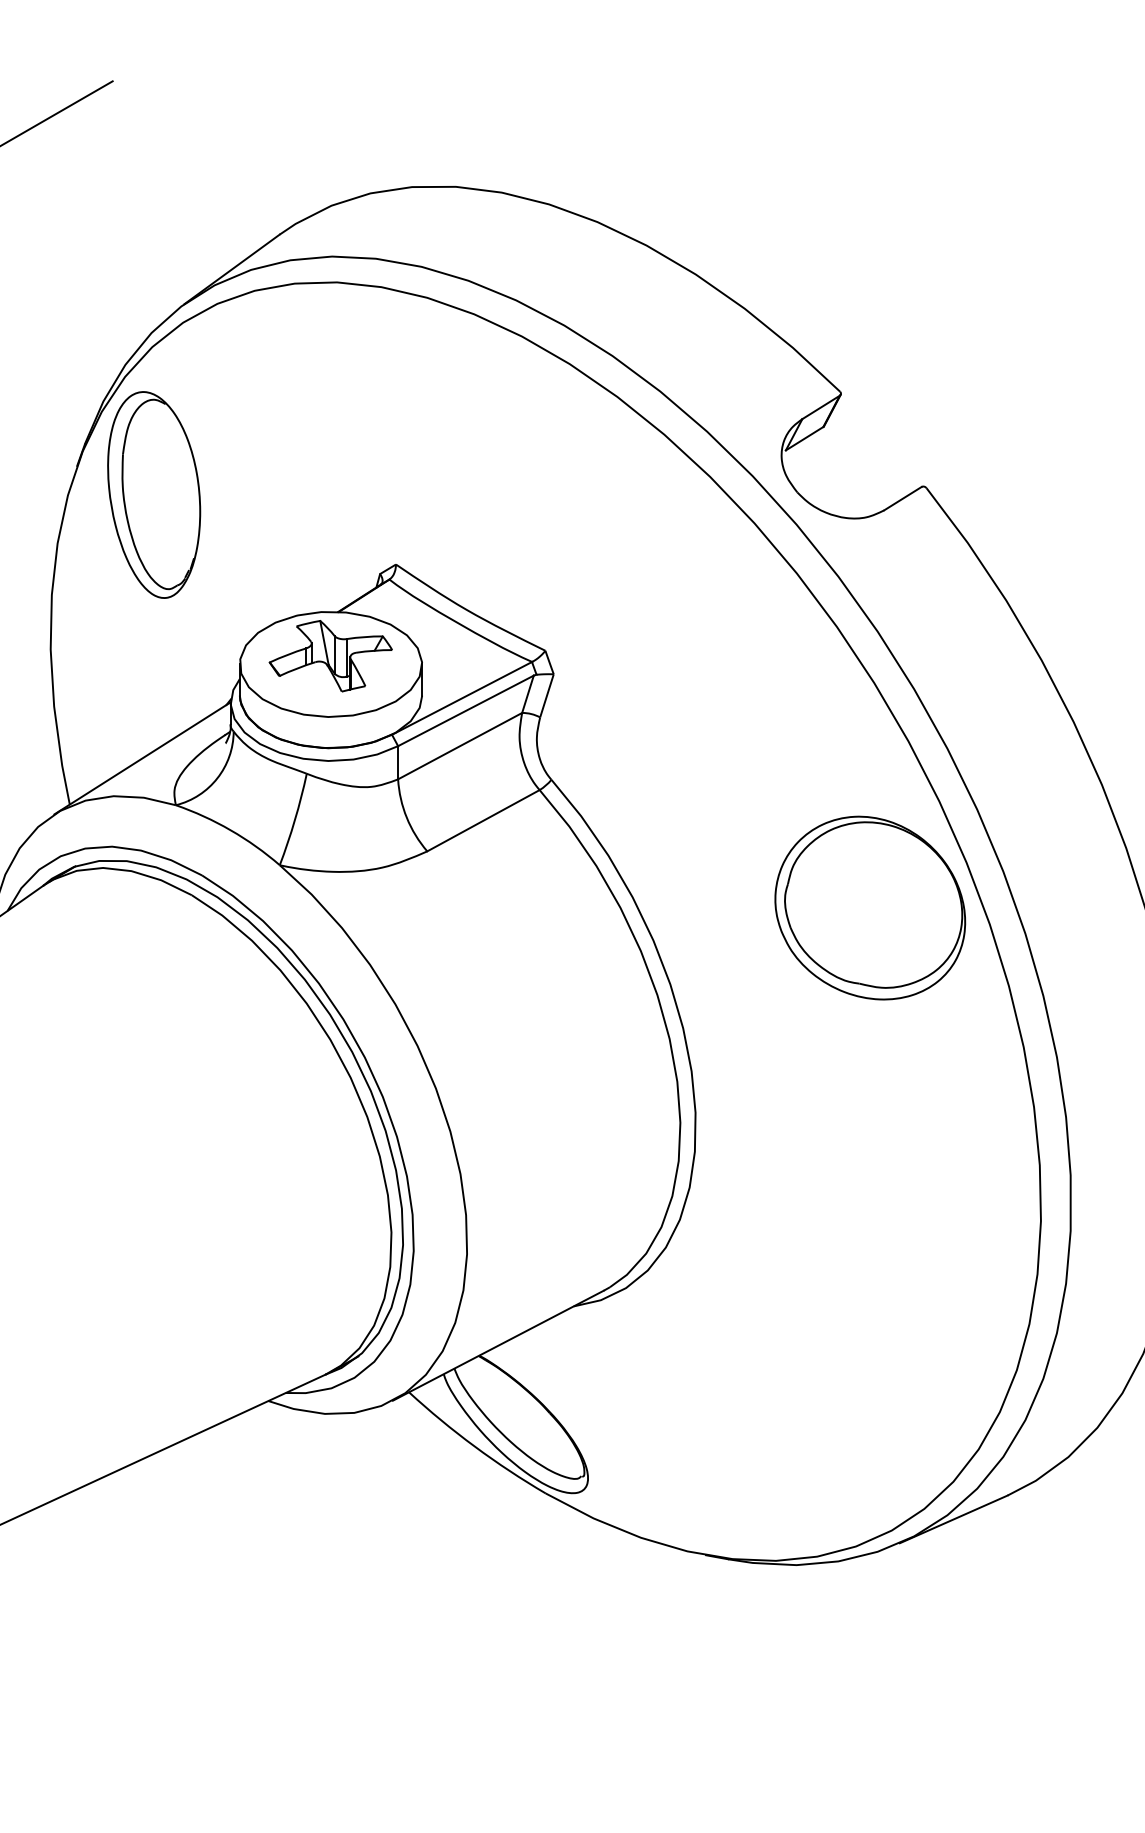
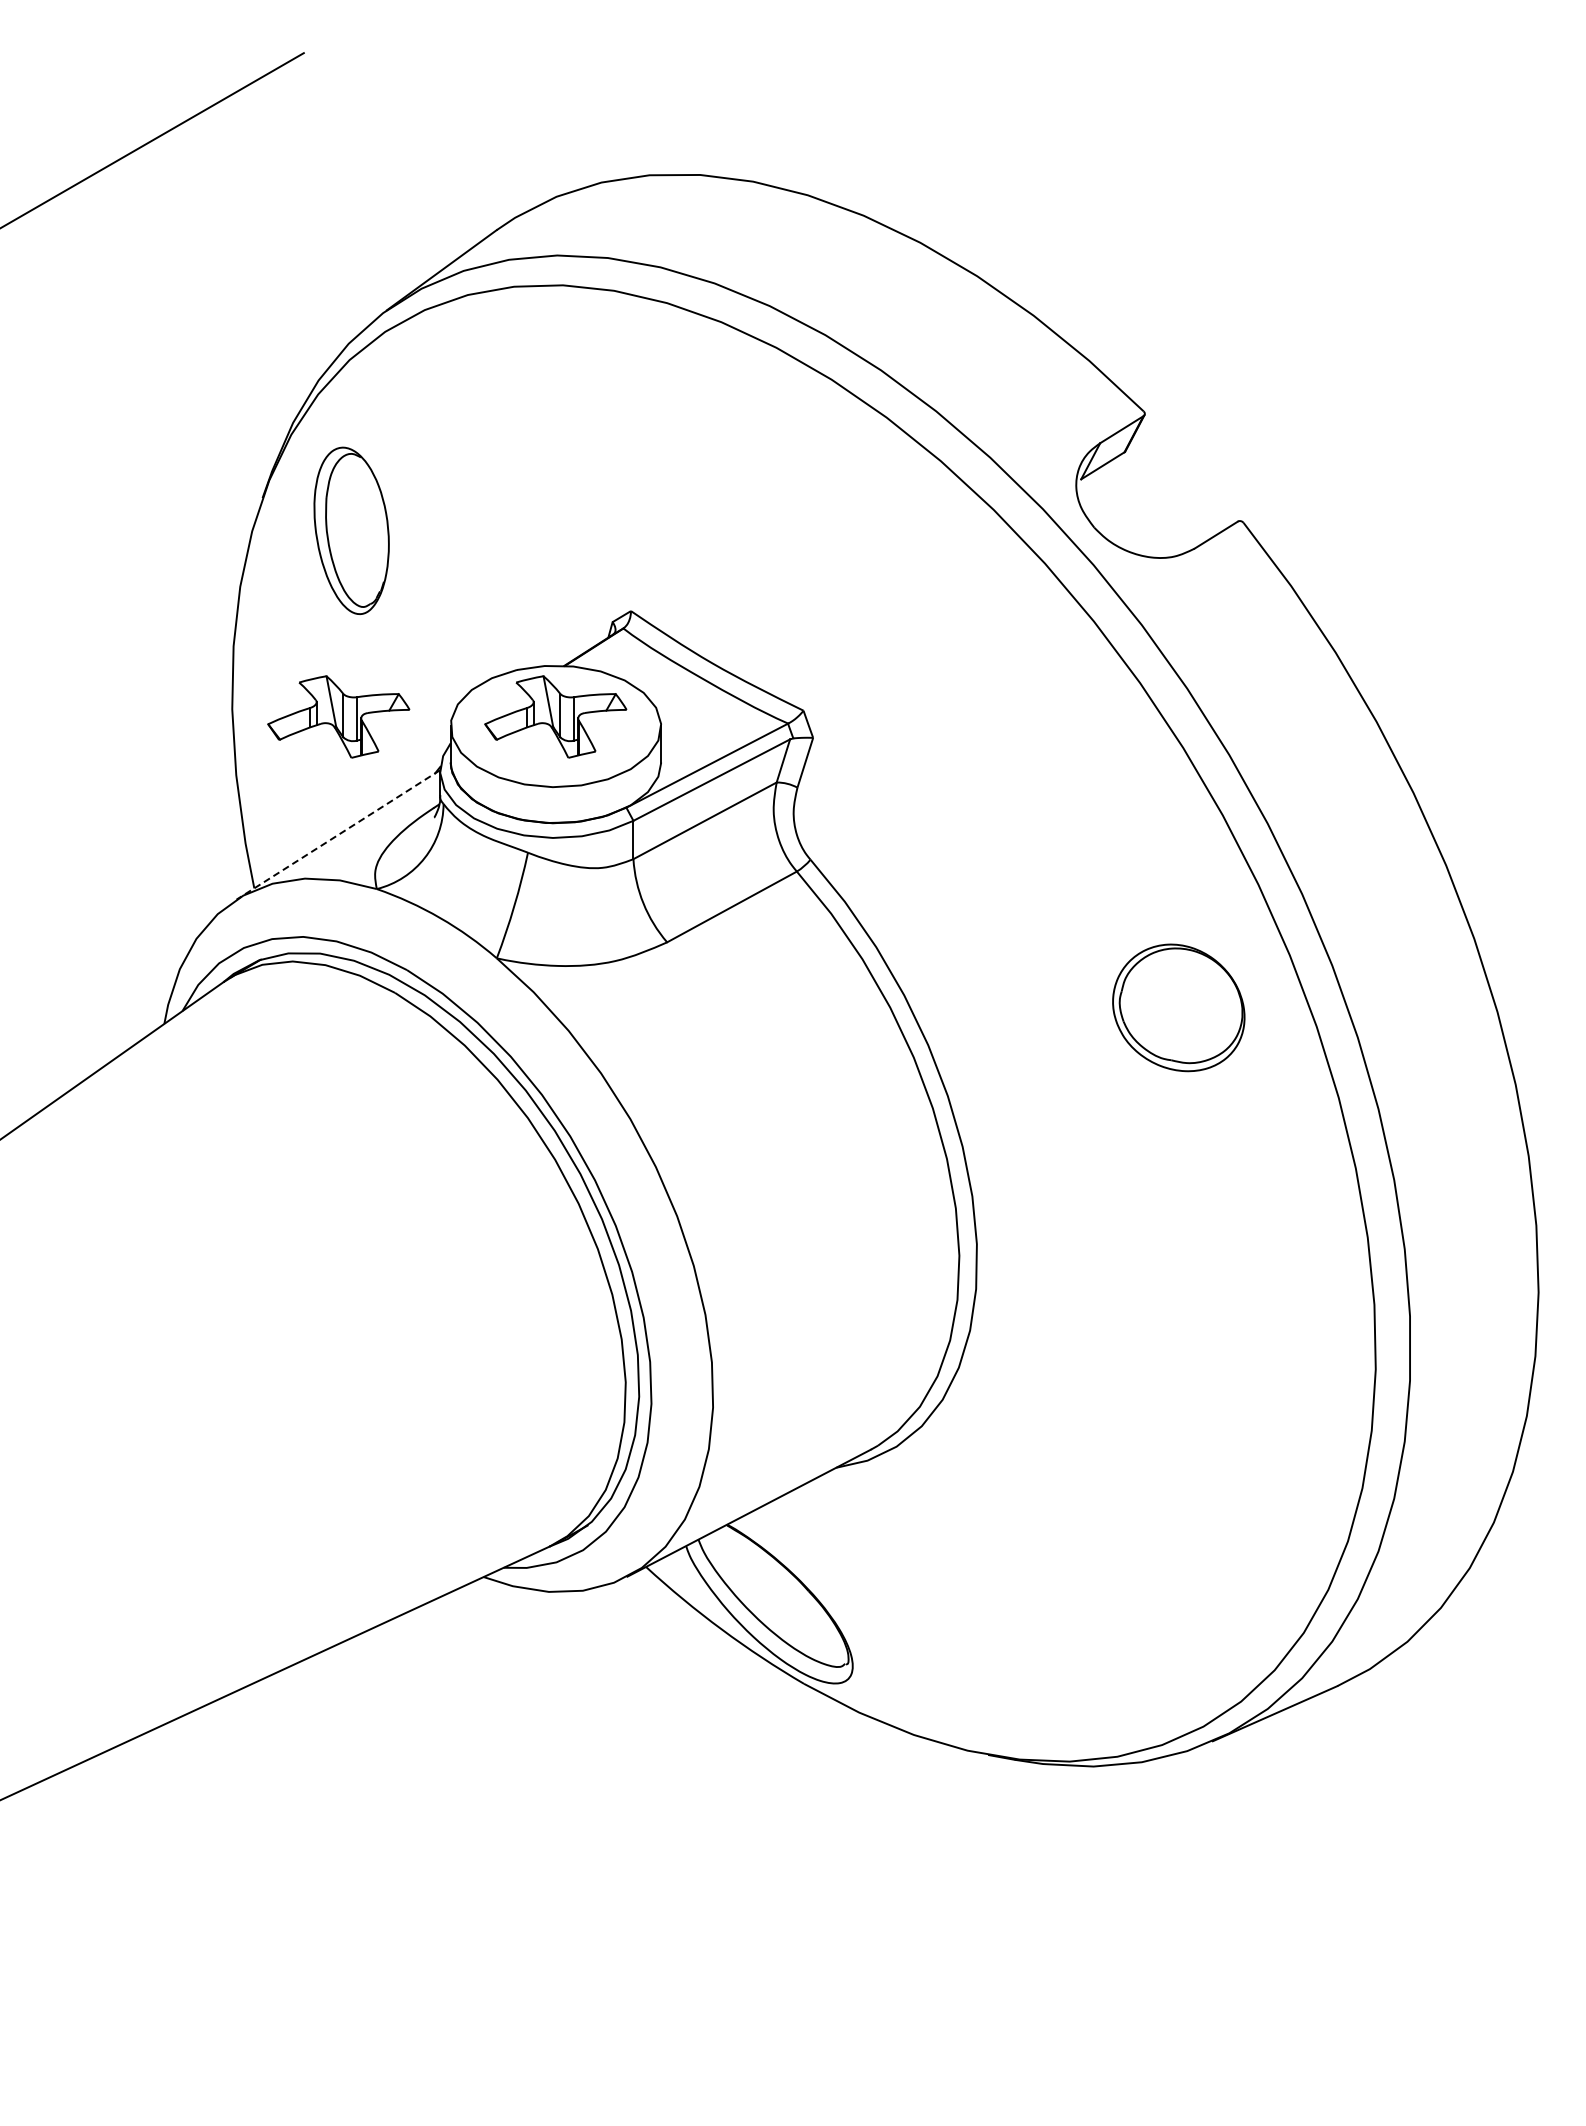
part: (153, 494) -> (351, 530), size x0.7
part: (142, 655) -> (338, 716), added
line: (142, 757) -> (338, 834), solid -> dashed
part: (870, 907) -> (1178, 1007), size x0.6

